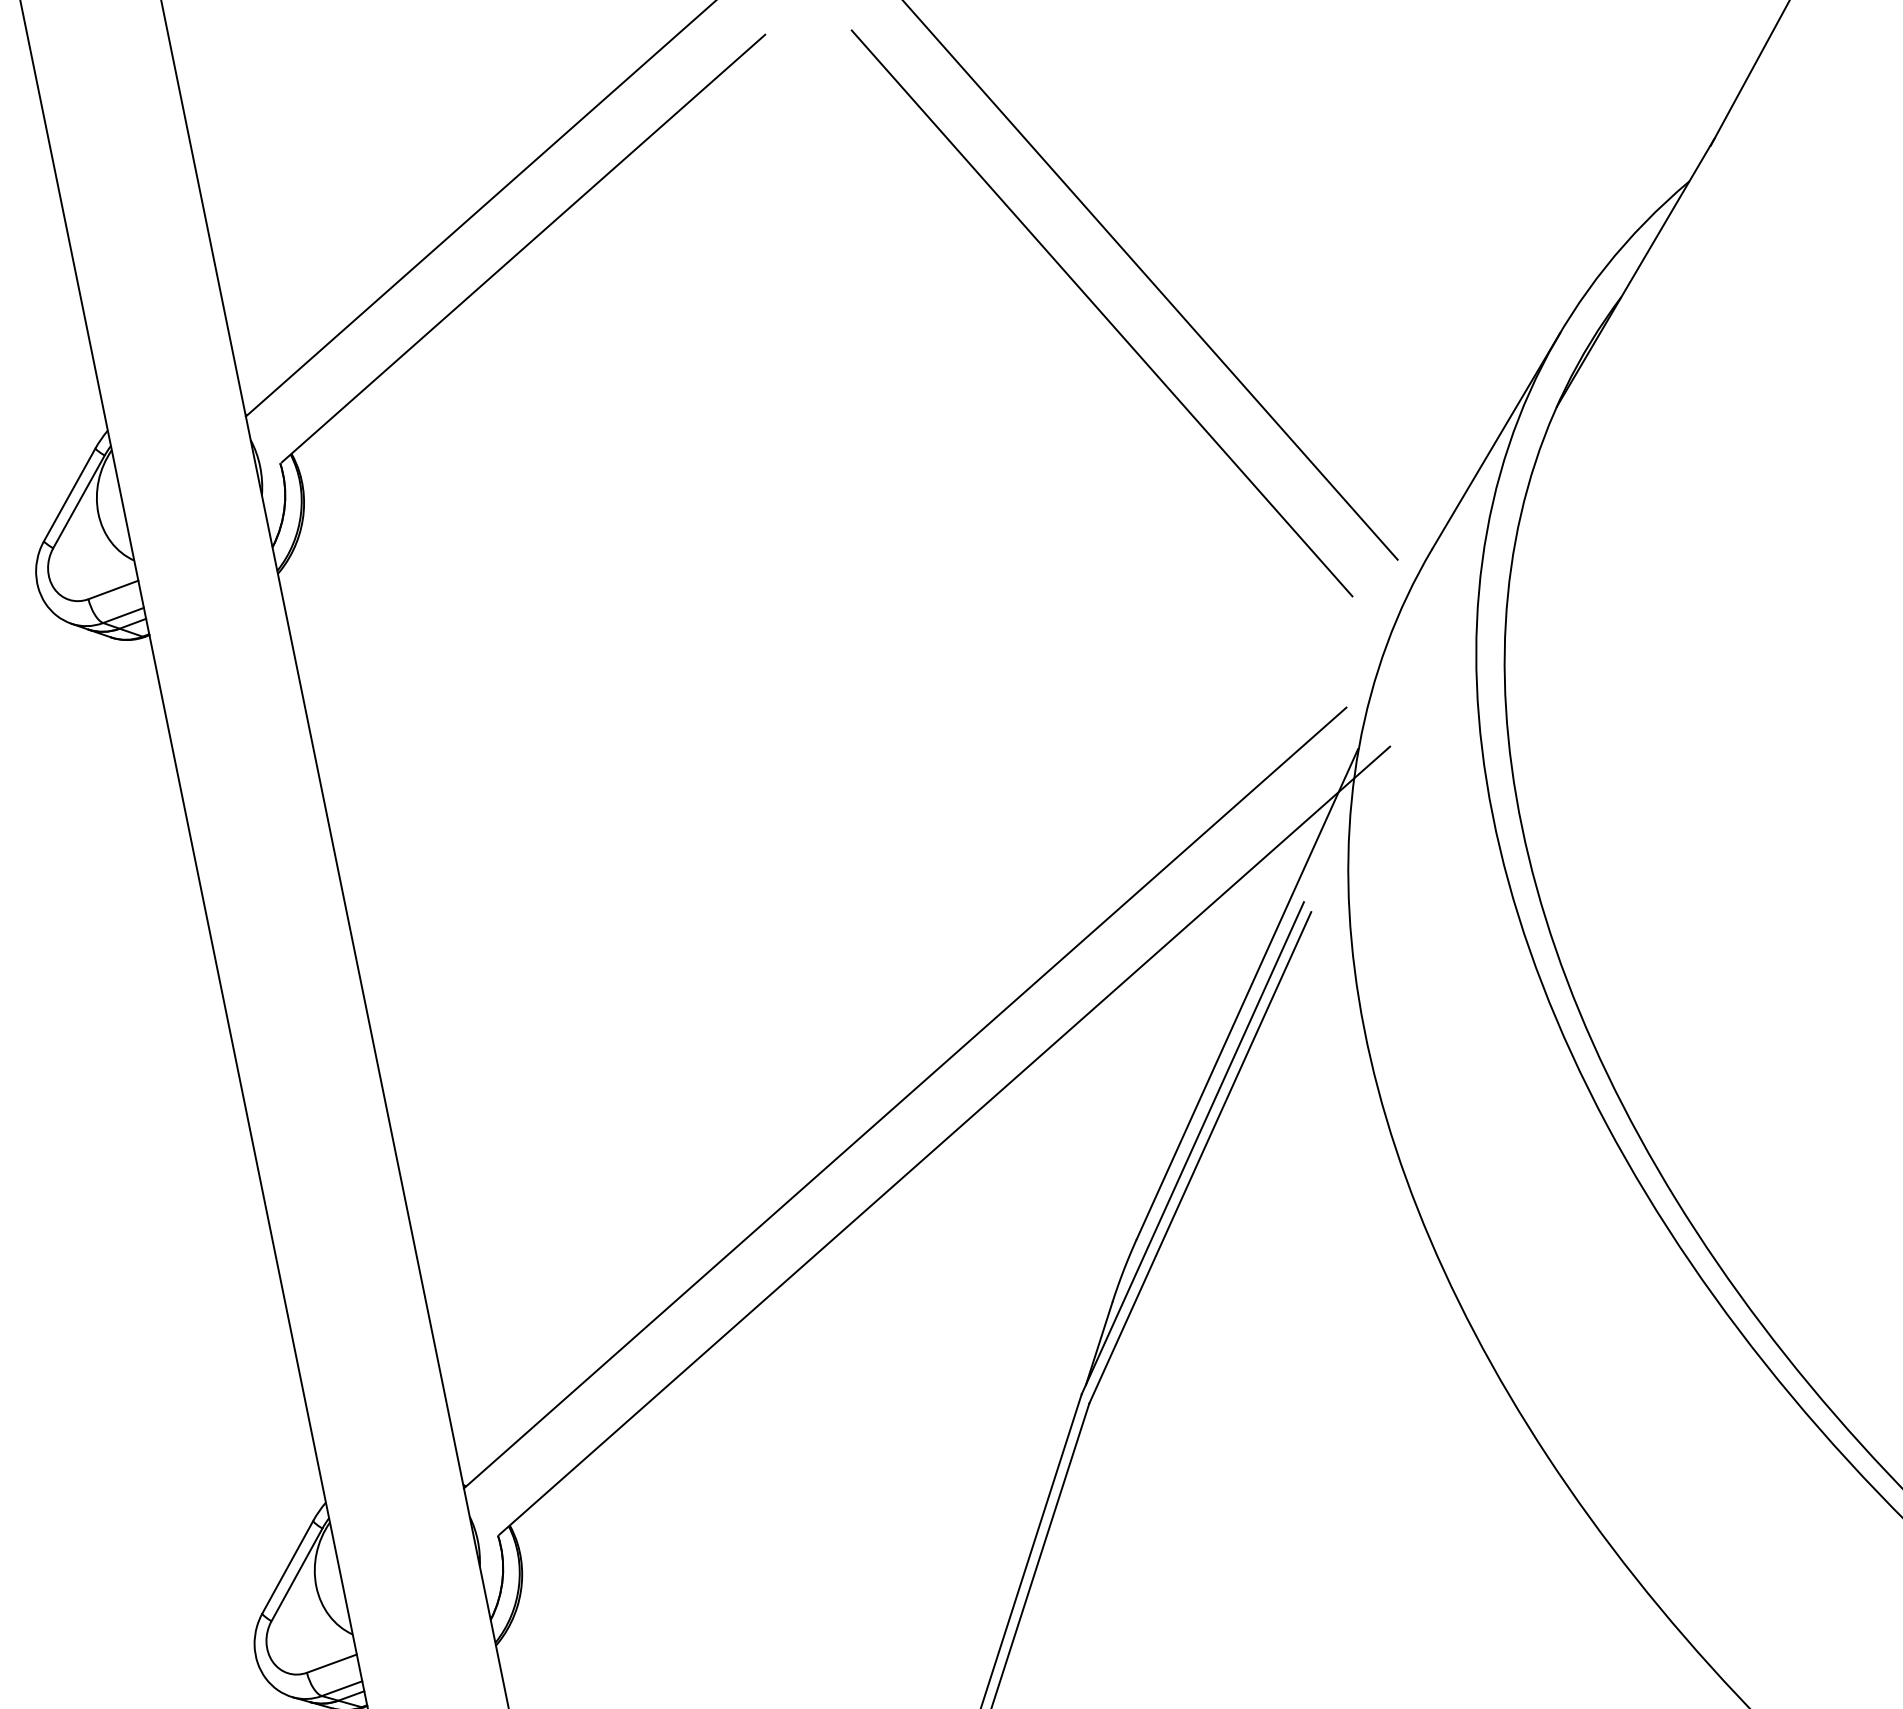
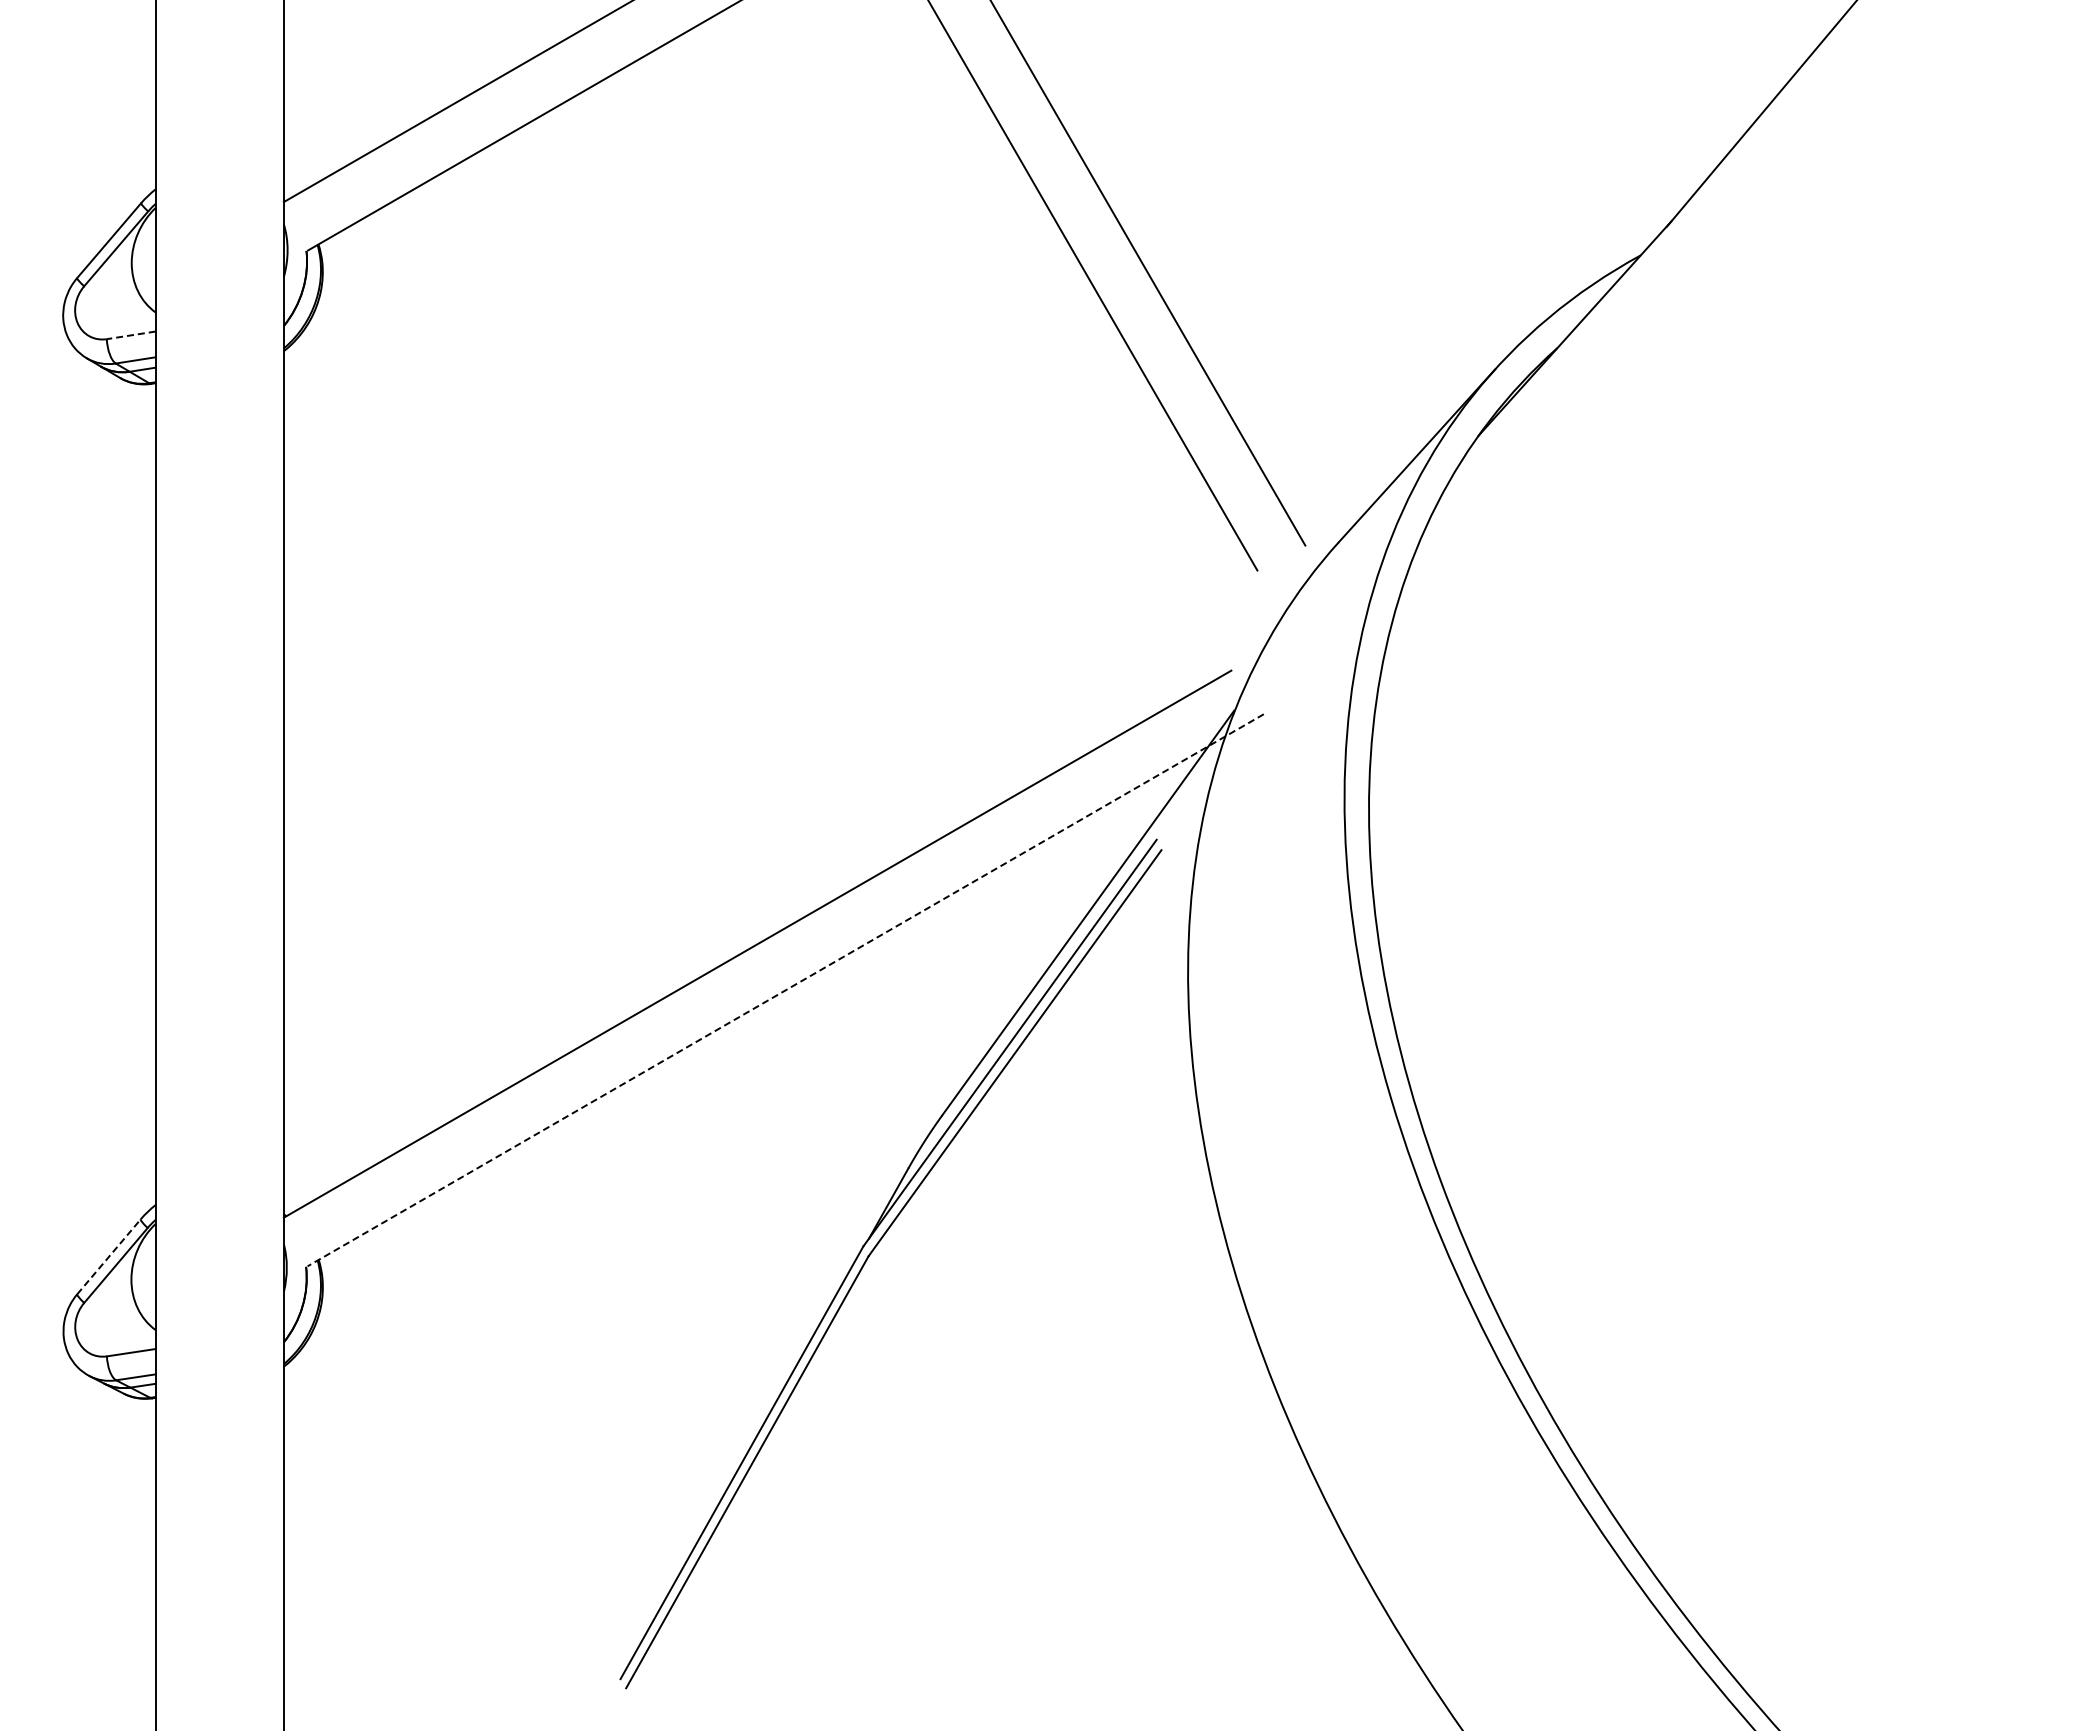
line: (113, 590) -> (131, 335), solid -> dashed
line: (944, 1140) -> (785, 990), solid -> dashed
line: (288, 1566) -> (109, 1256), solid -> dashed

